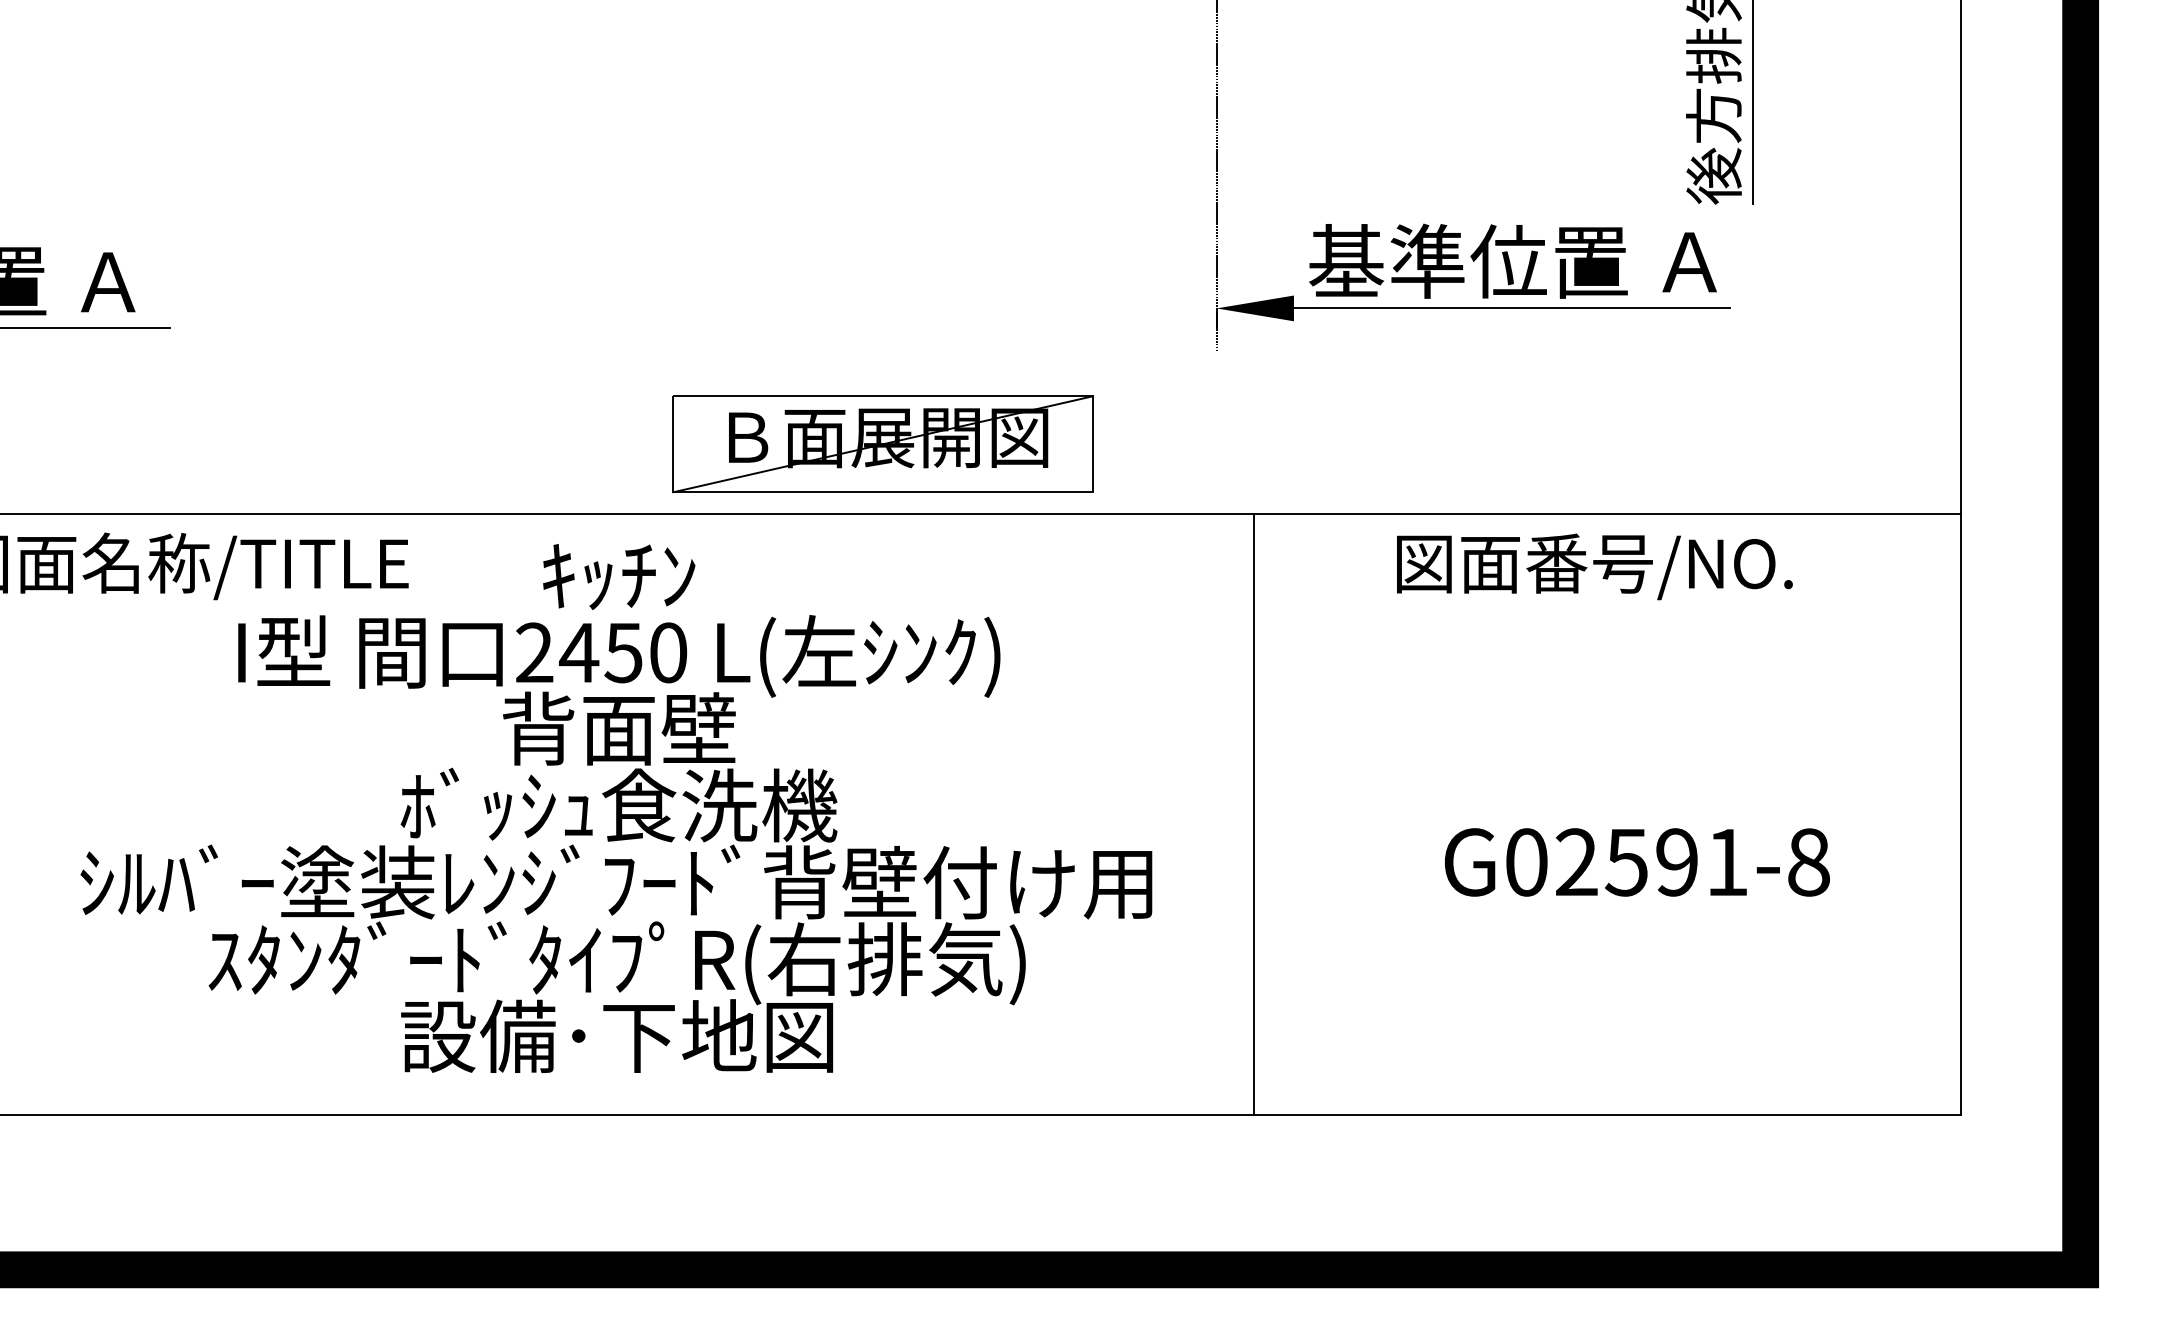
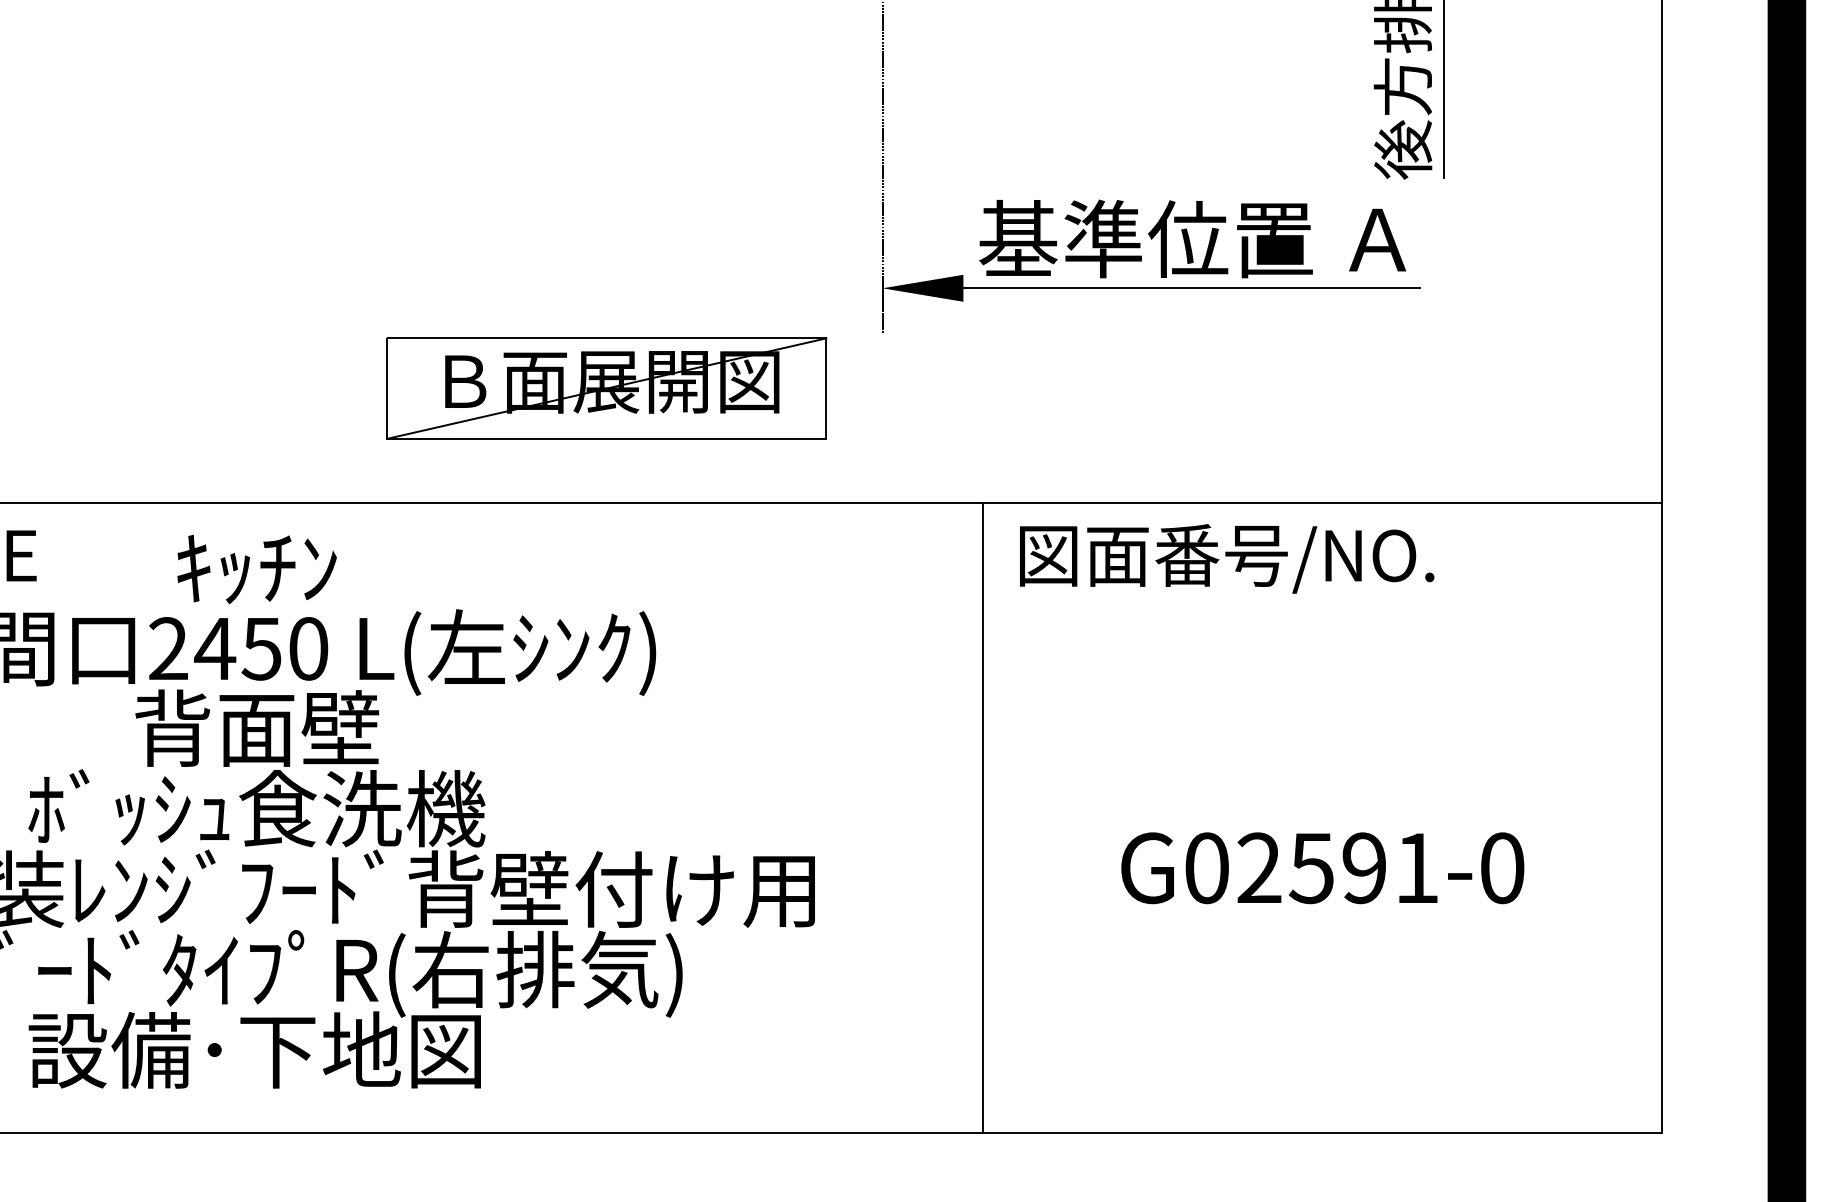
part: (883, 444) -> (606, 388), moved
text: (1594, 566) -> (1226, 558), moved
line: (1253, 813) -> (982, 817), moved
text: (1808, 862) -> (1502, 868), G02591-8 -> G02591-0

